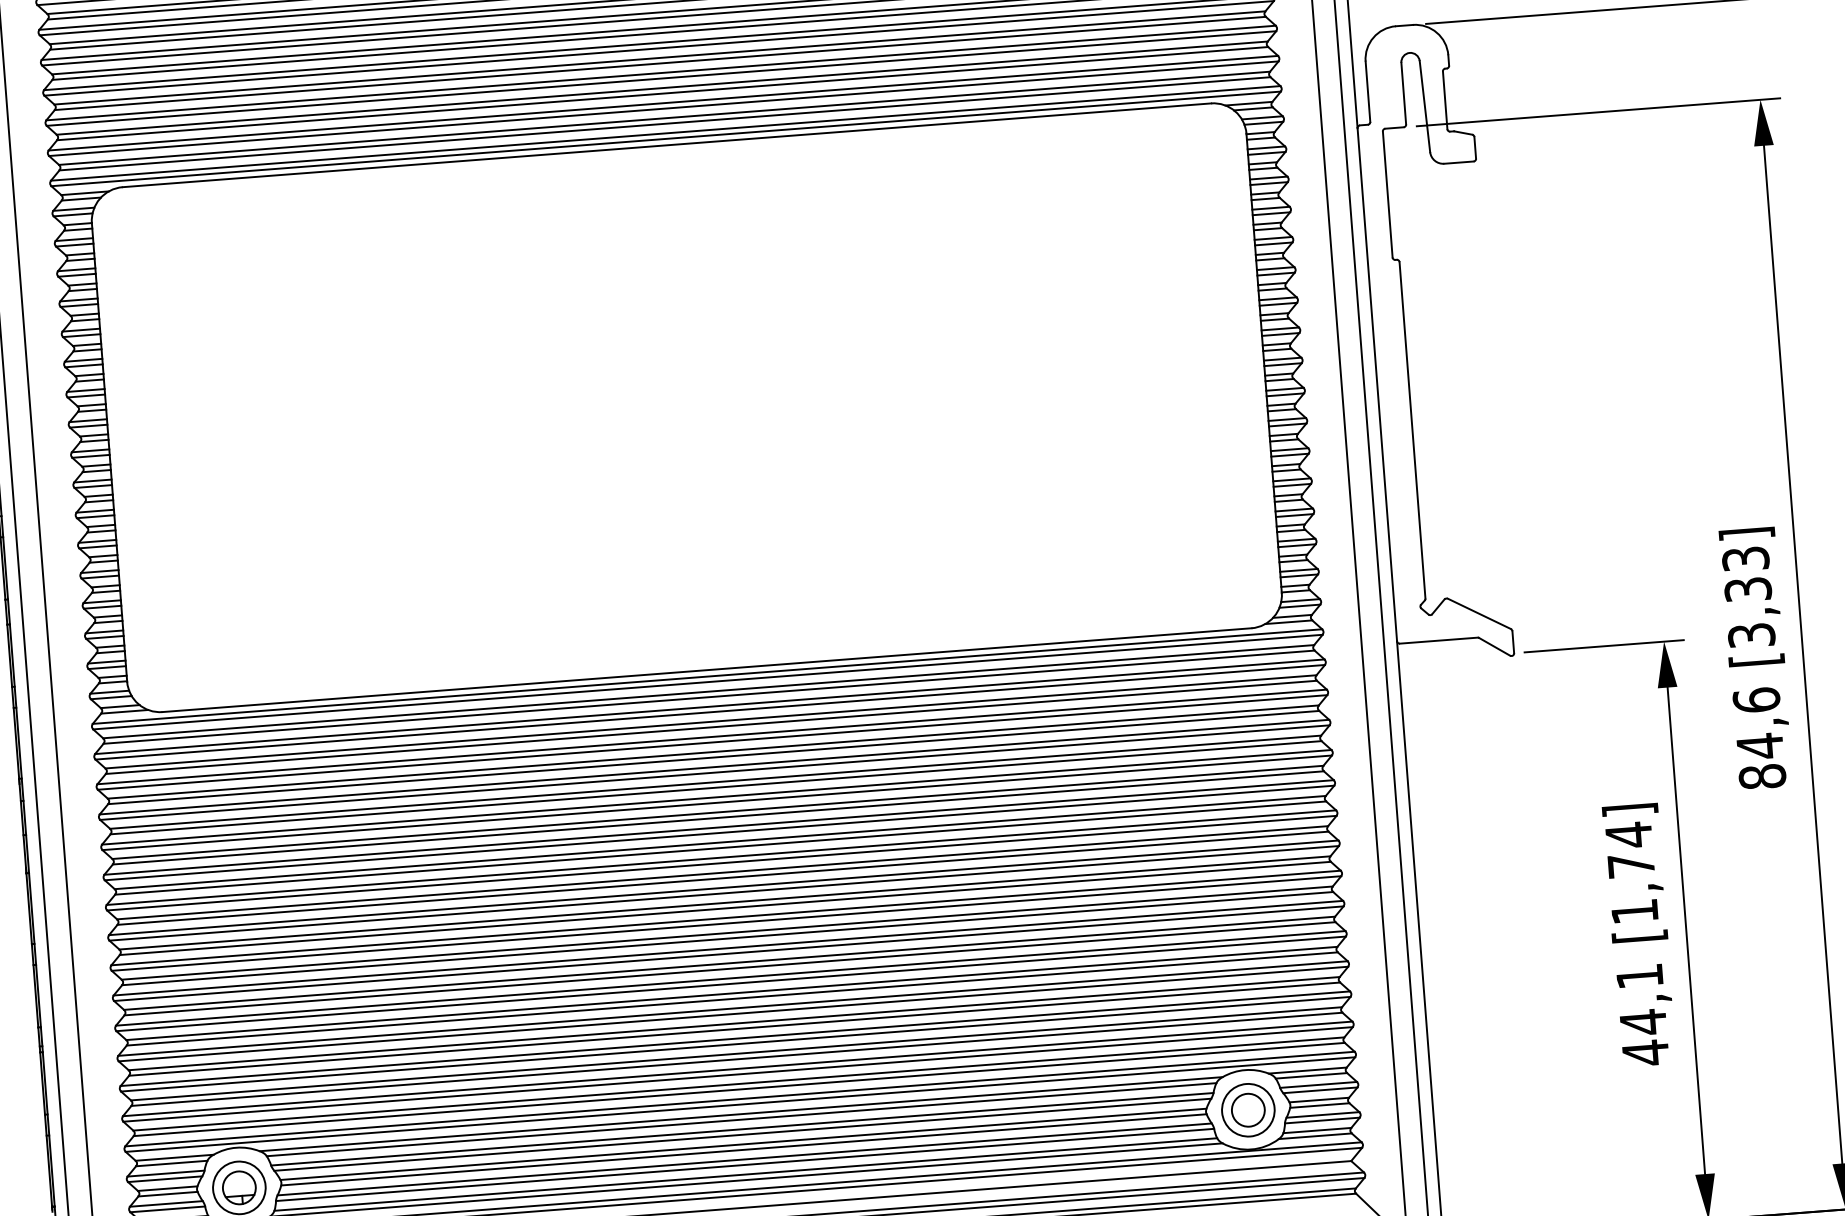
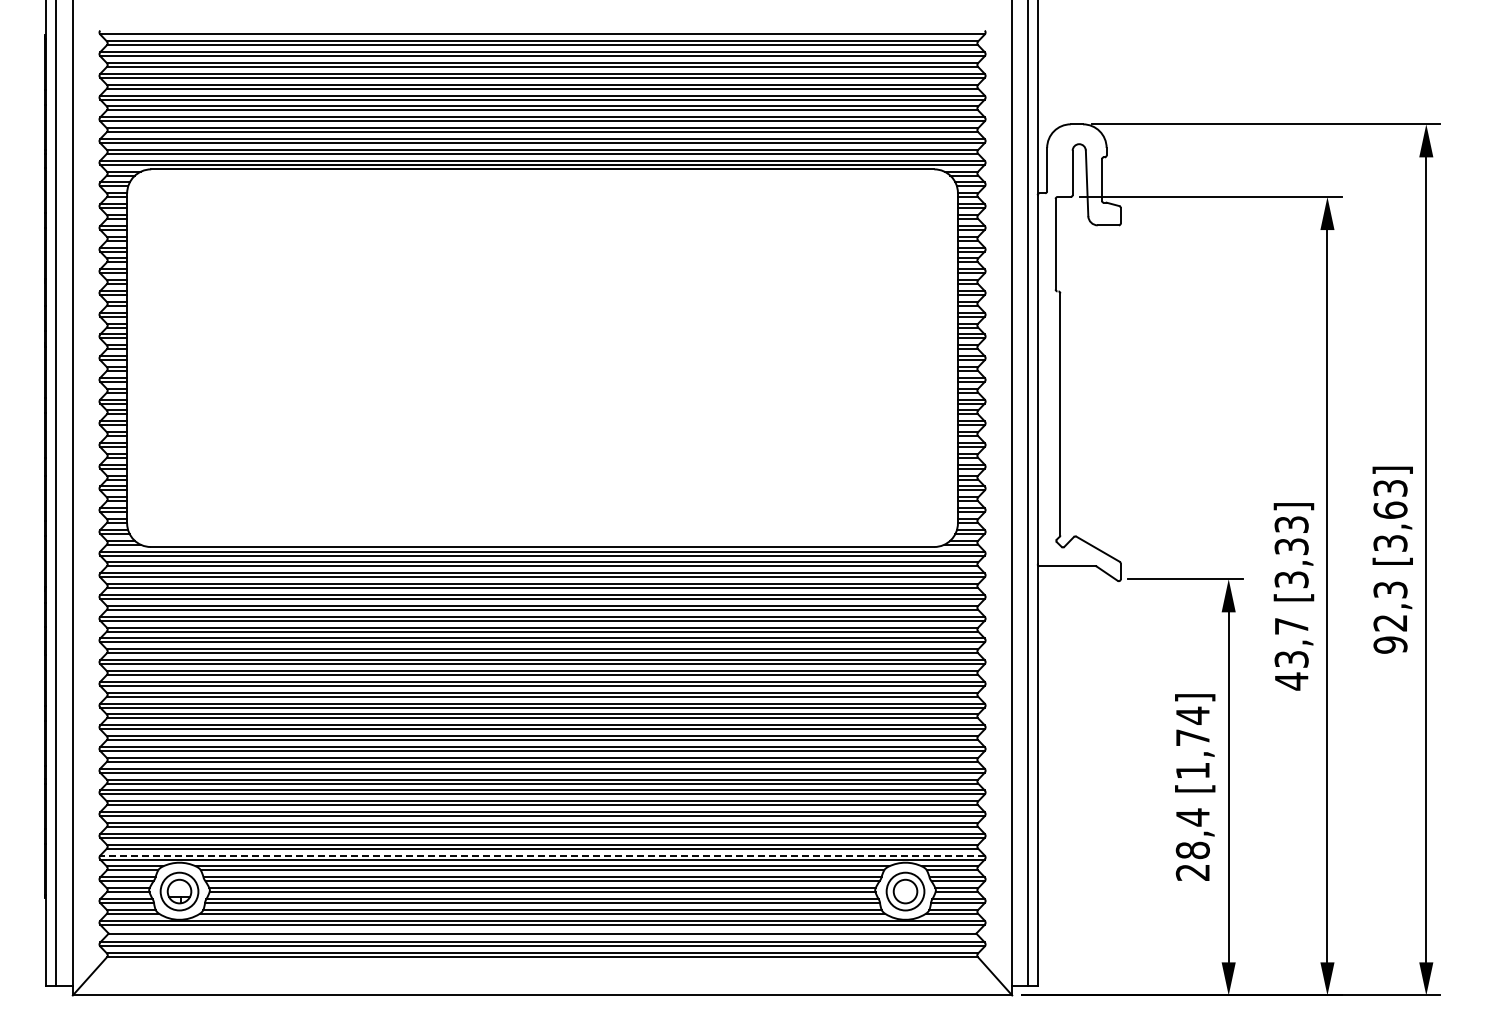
text: (1759, 738) -> (1291, 653), 84,6 -> 43,7
text: (1642, 1014) -> (1192, 844), 44,1 -> 28,4
line: (739, 1098) -> (542, 855), solid -> dashed

